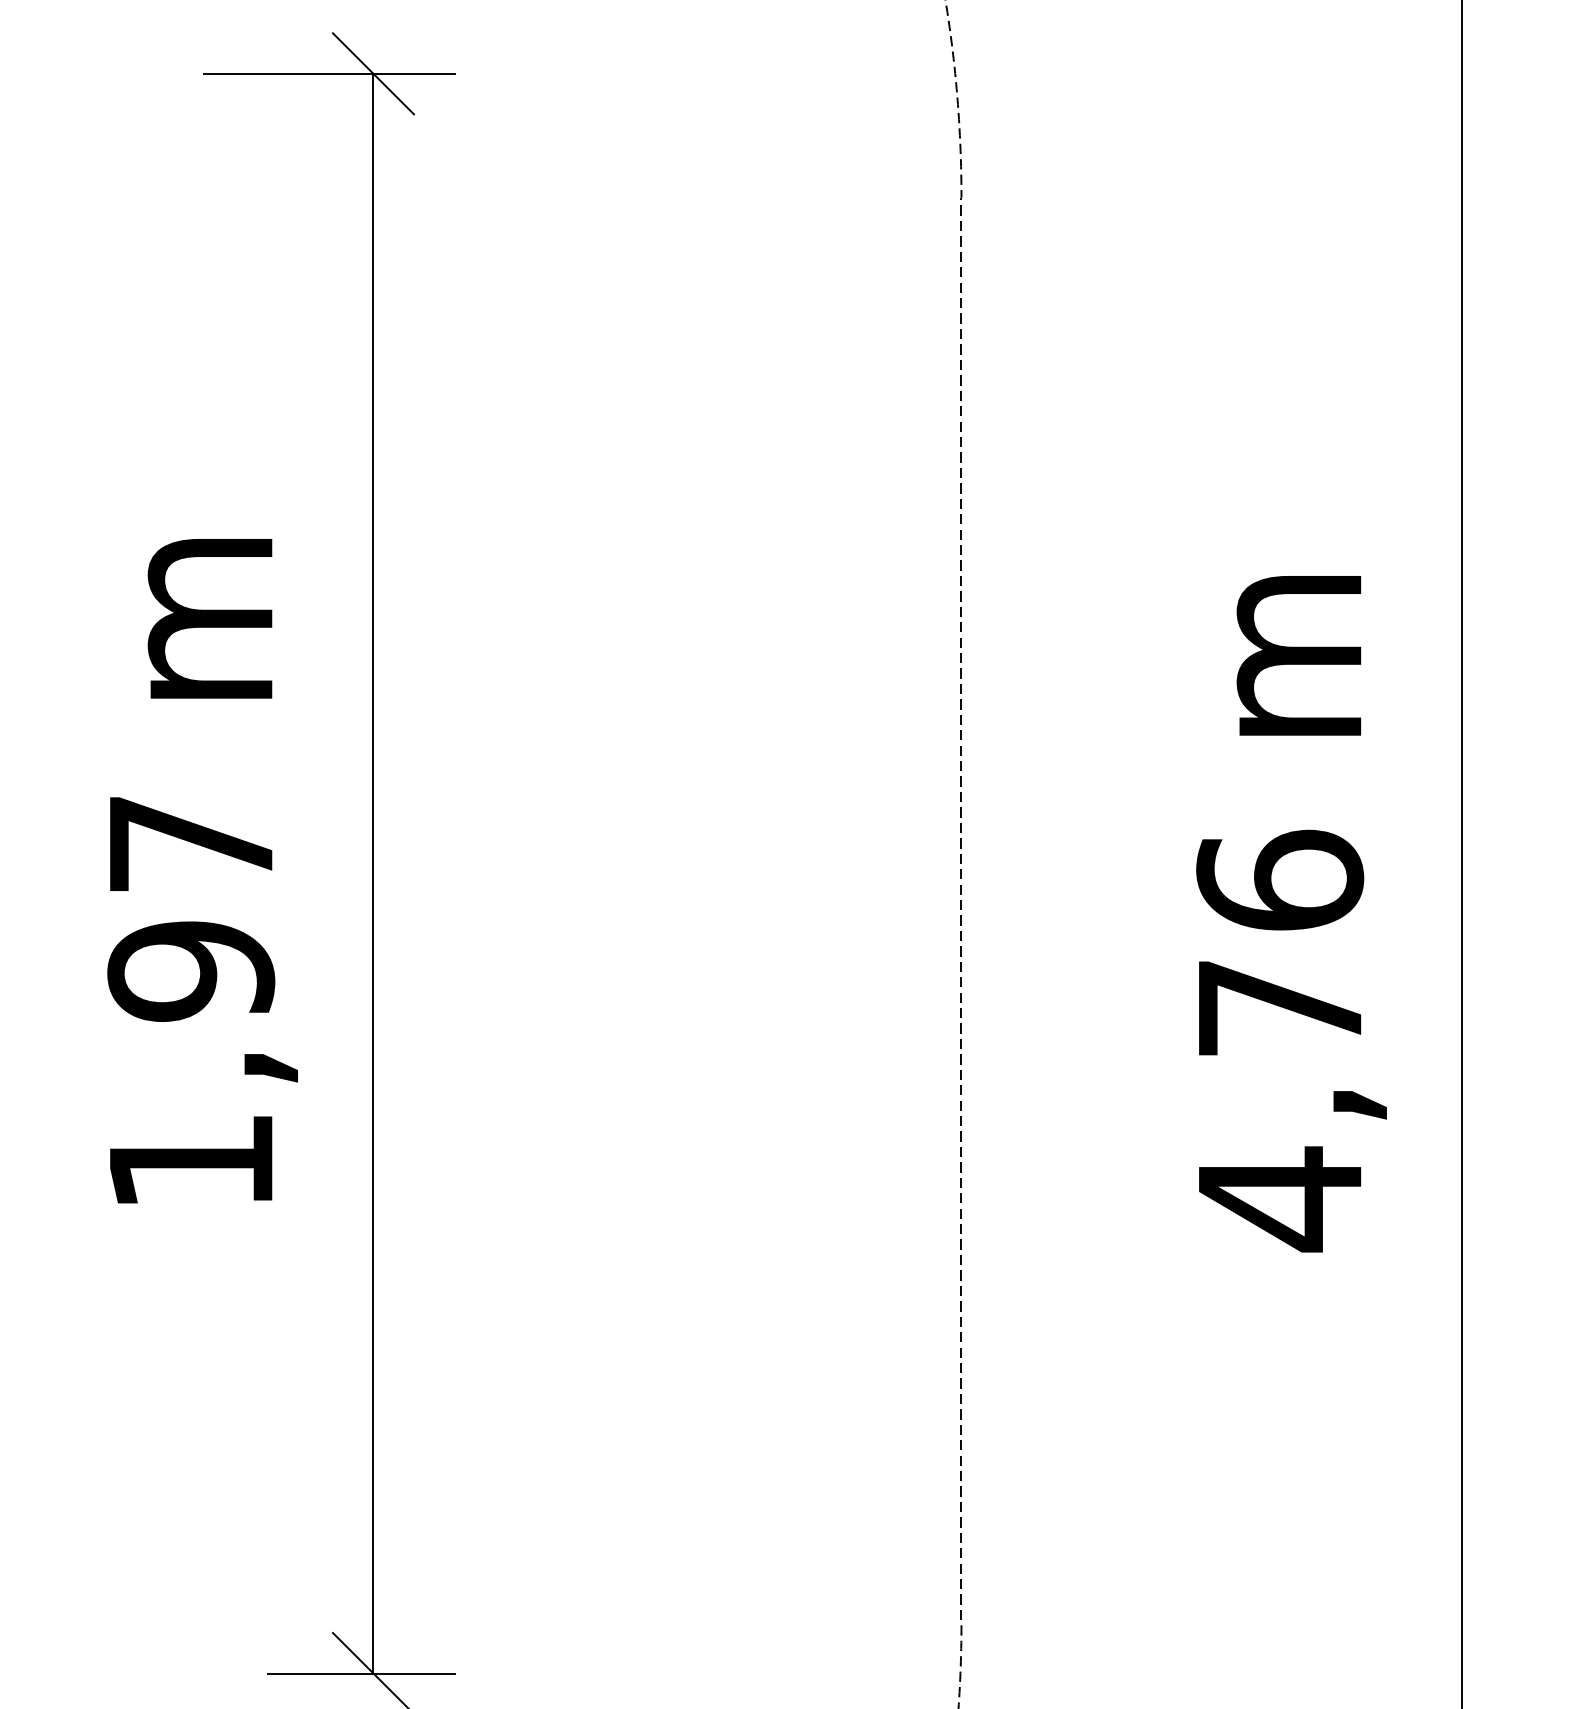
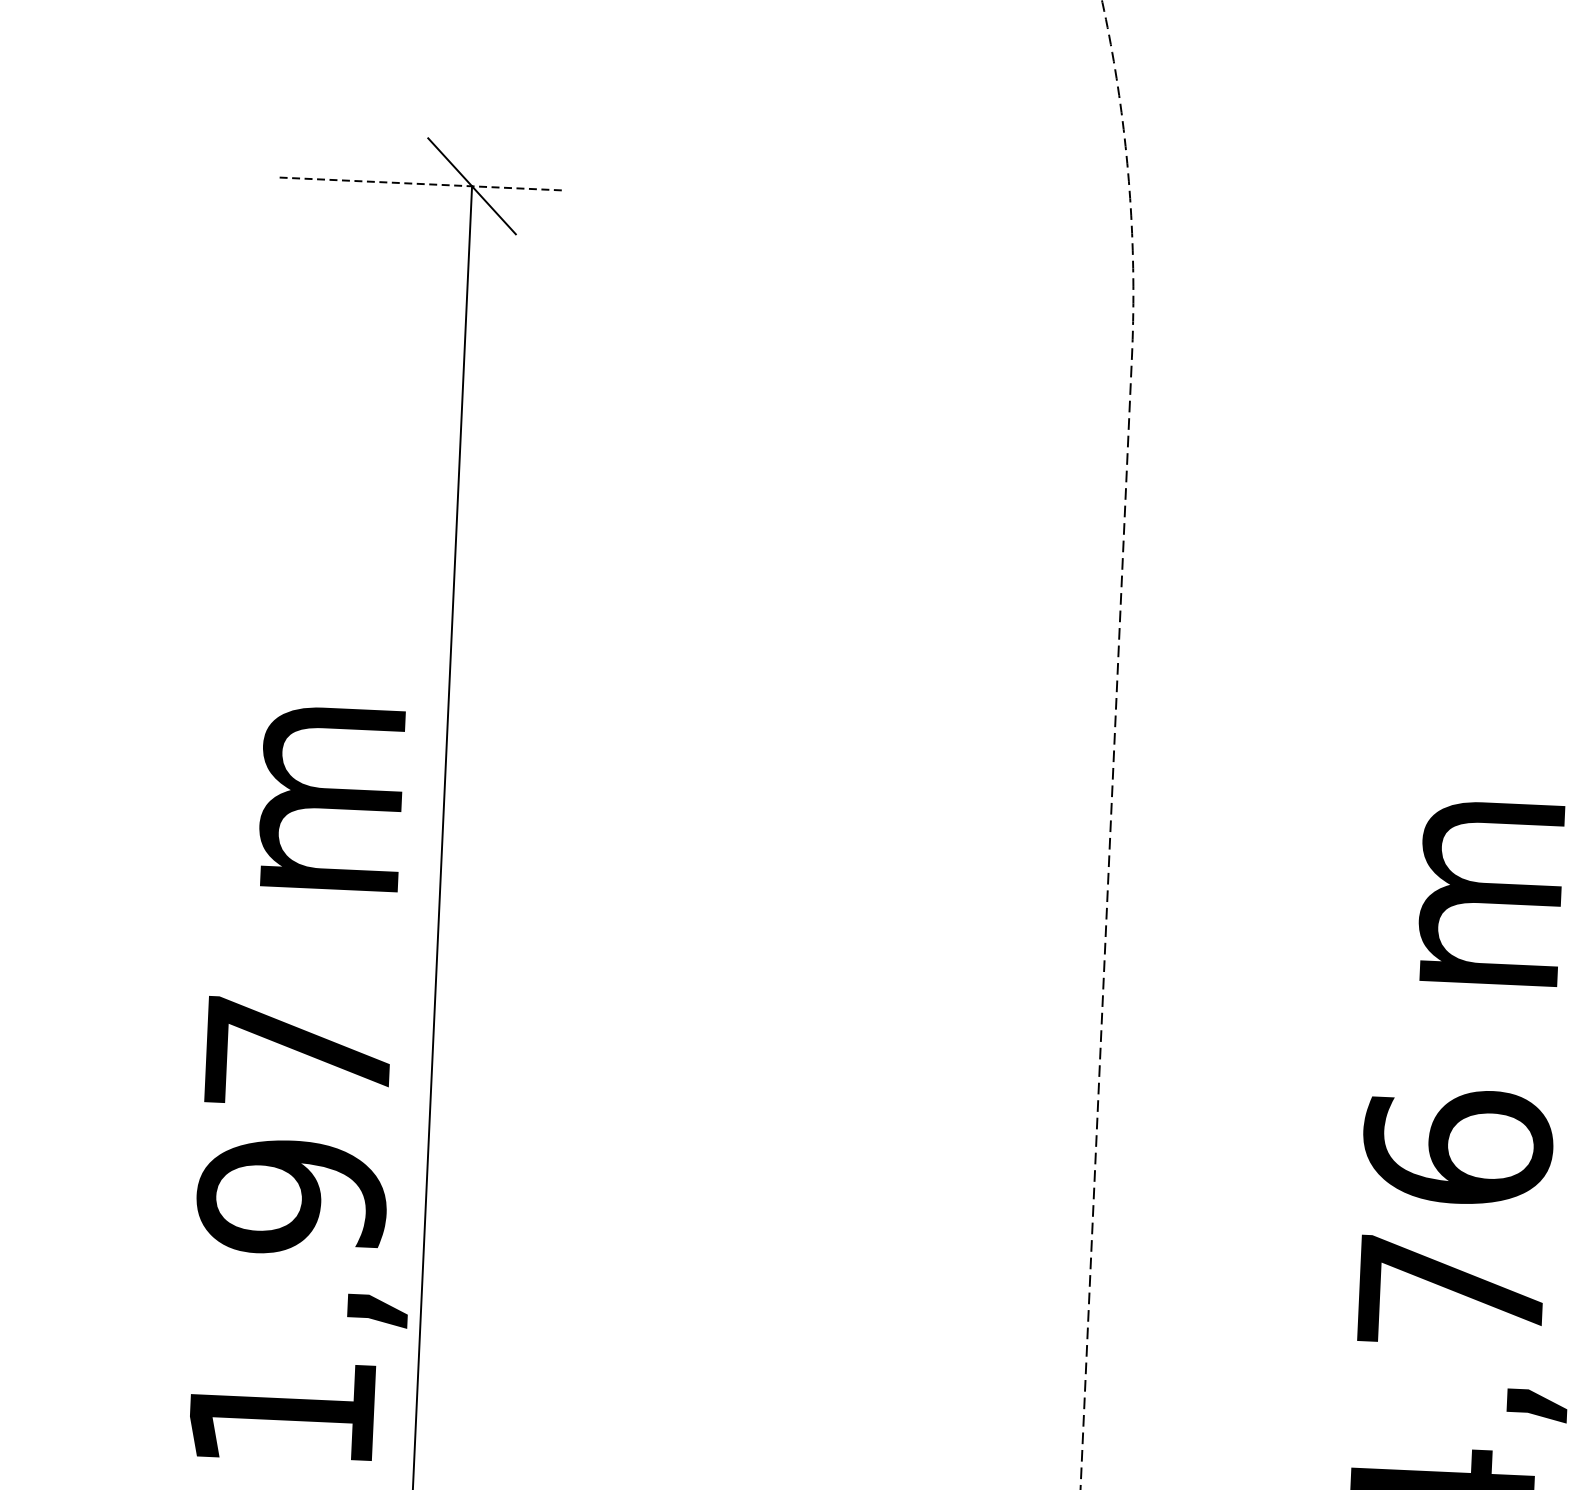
line: (329, 73) -> (422, 183), solid -> dashed
text: (202, 871) -> (309, 1084), moved

